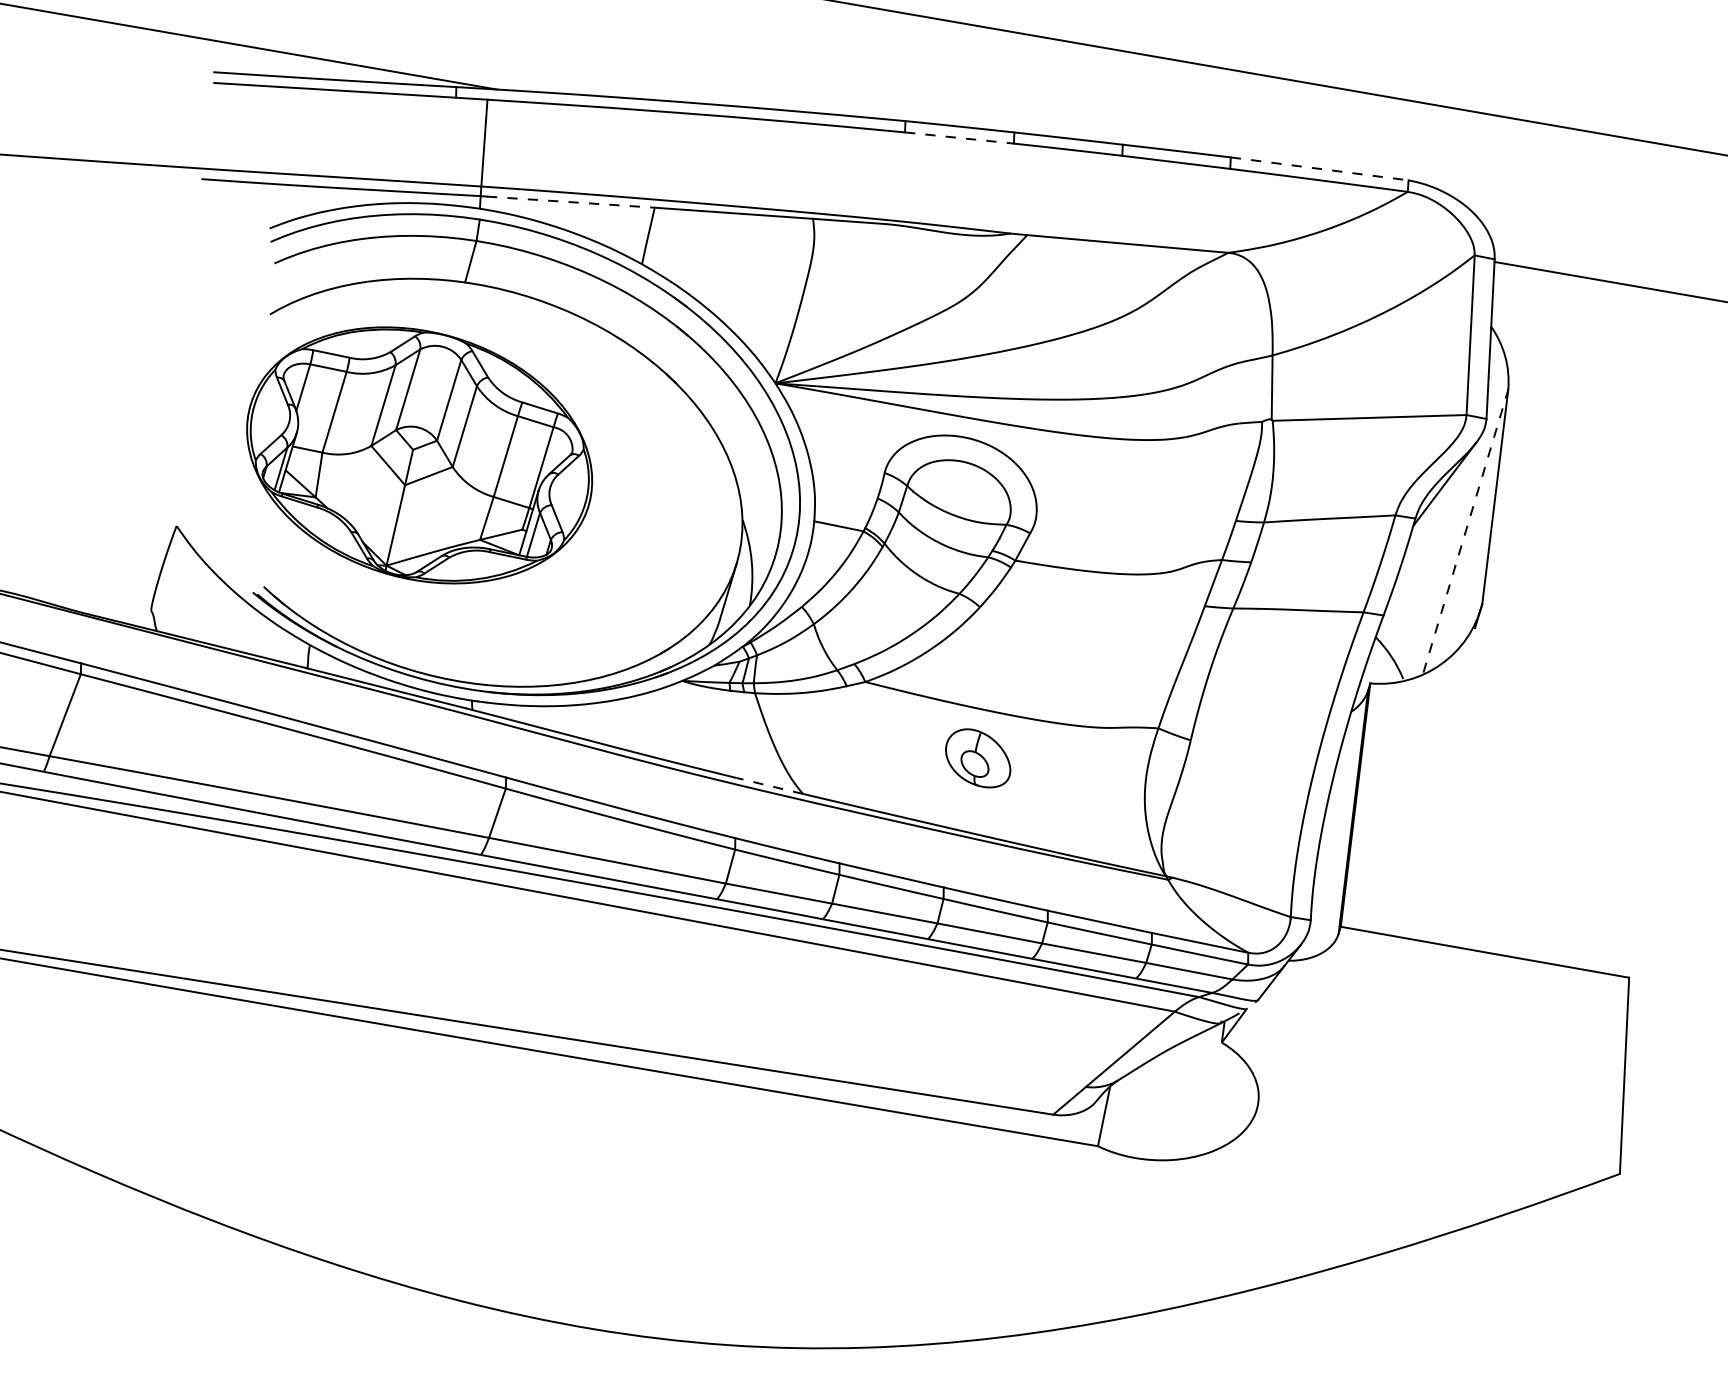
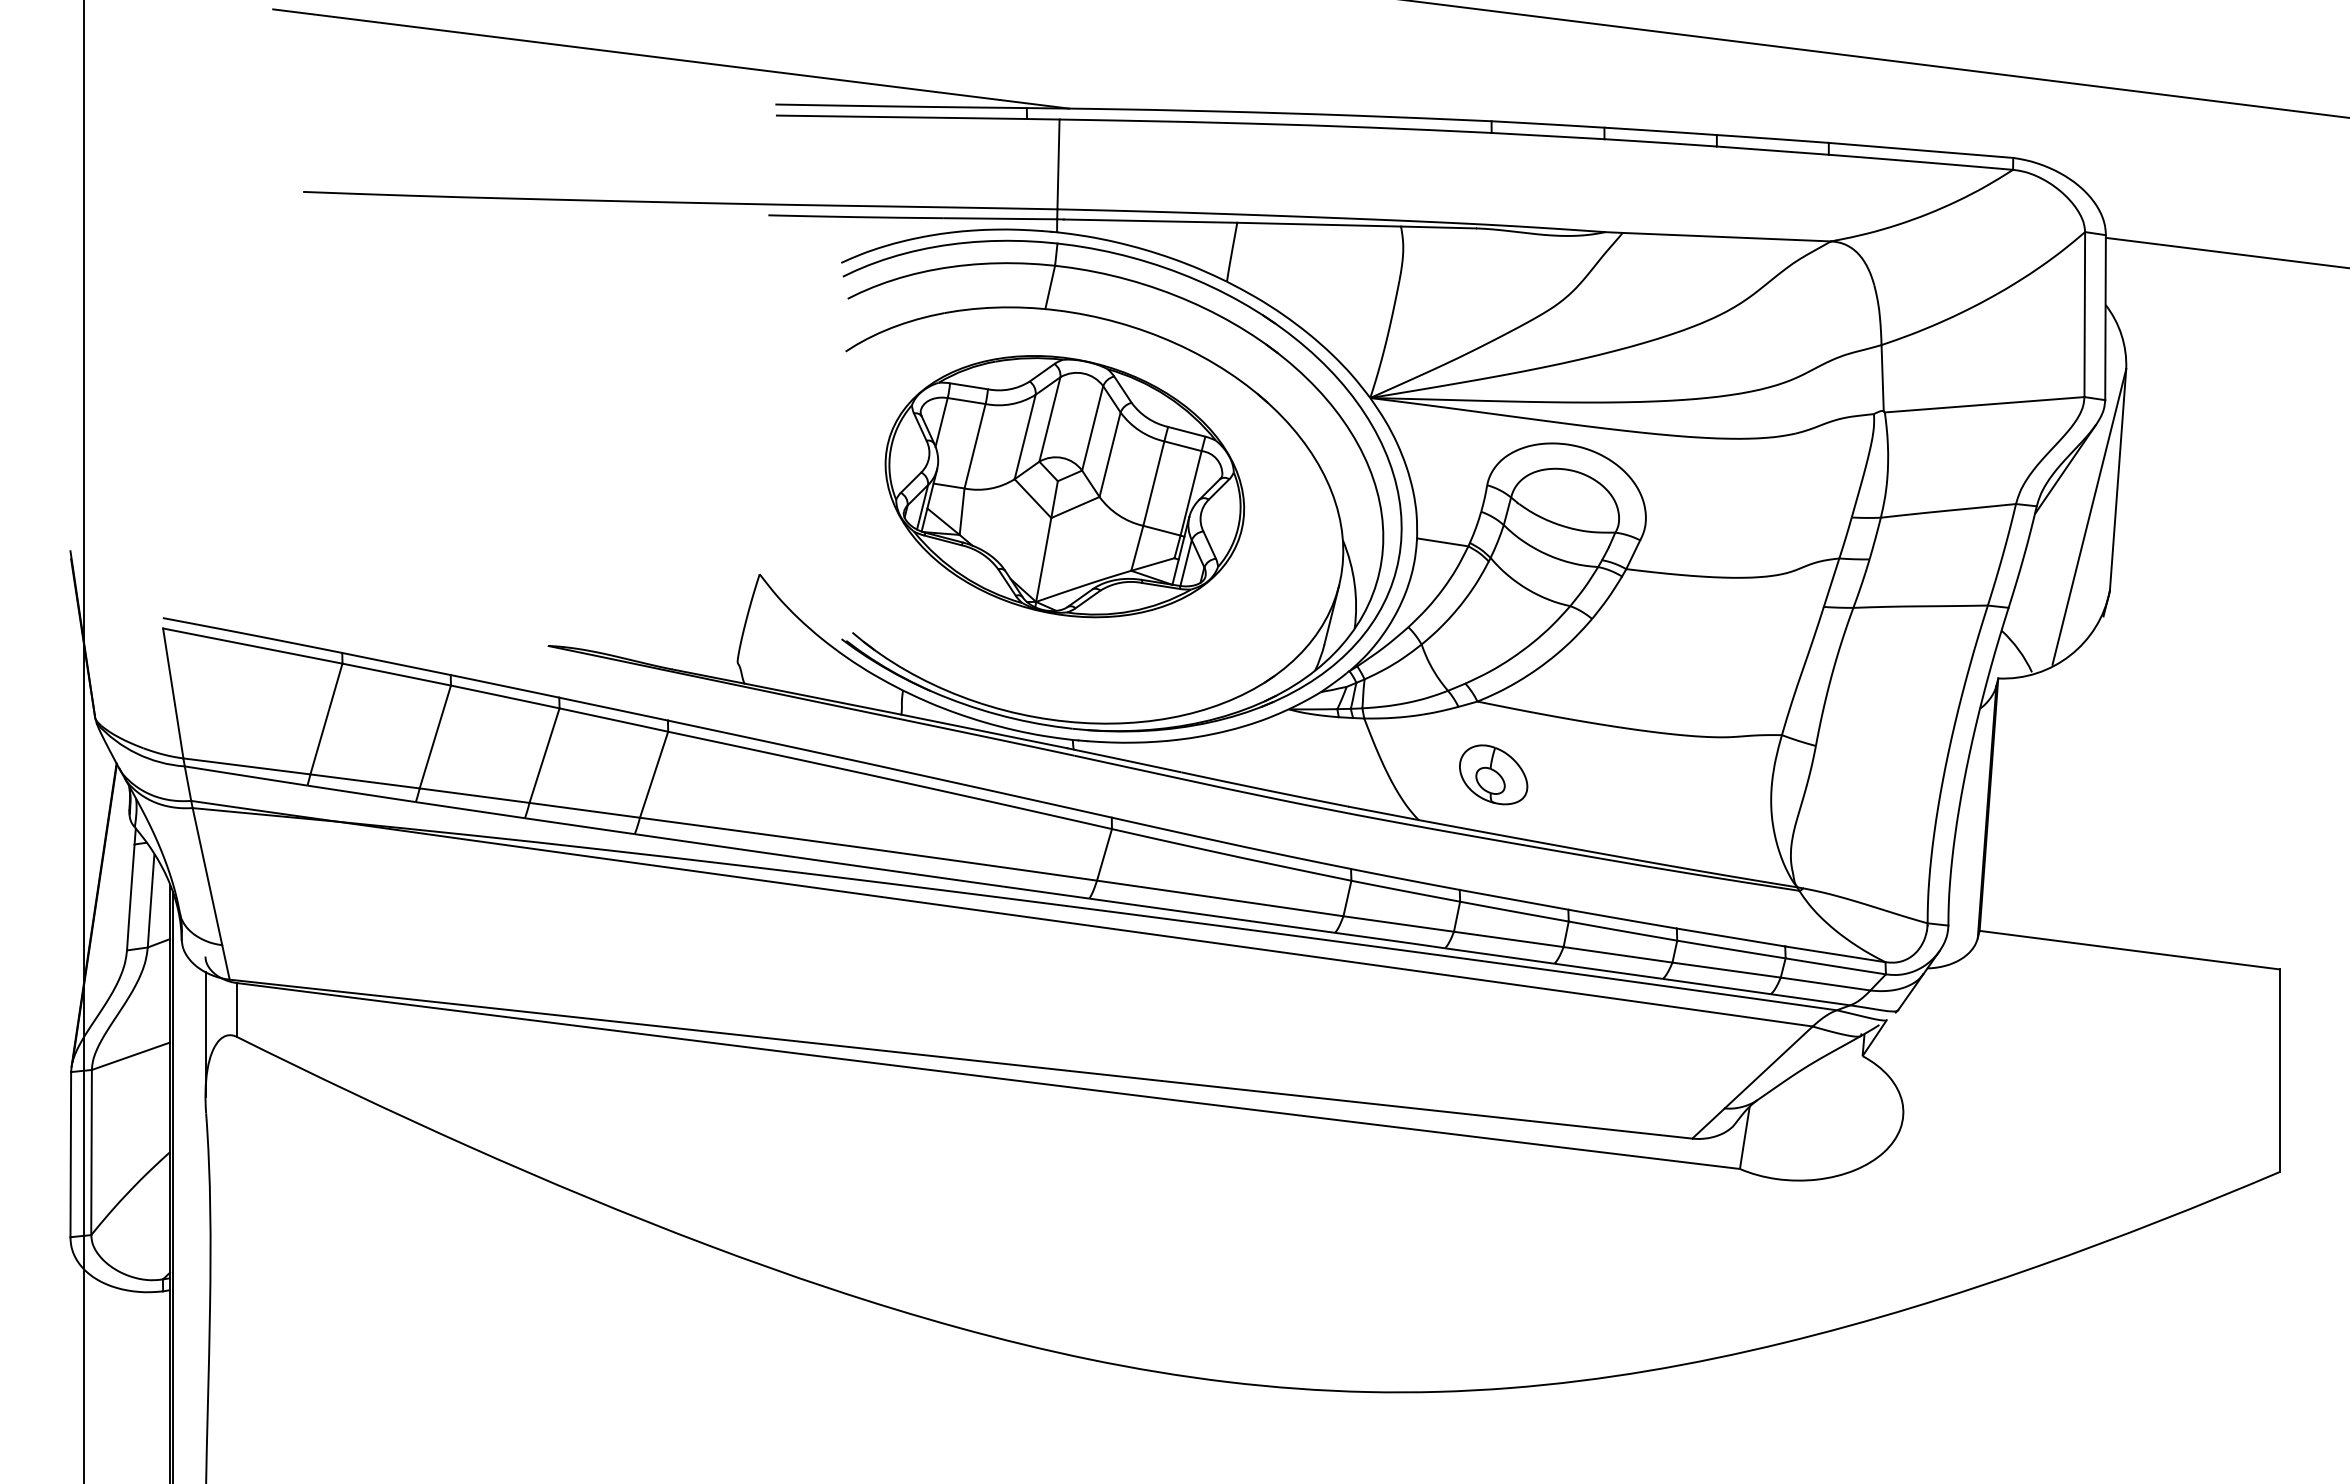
line: (959, 138) -> (1548, 136), dashed -> solid
line: (1320, 169) -> (1921, 150), dashed -> solid
line: (570, 202) -> (1150, 221), dashed -> solid
part: (419, 455) -> (1064, 486), moved
line: (1465, 530) -> (2089, 516), dashed -> solid
part: (978, 758) -> (1493, 774), moved
line: (769, 785) -> (1383, 813), dashed -> solid

